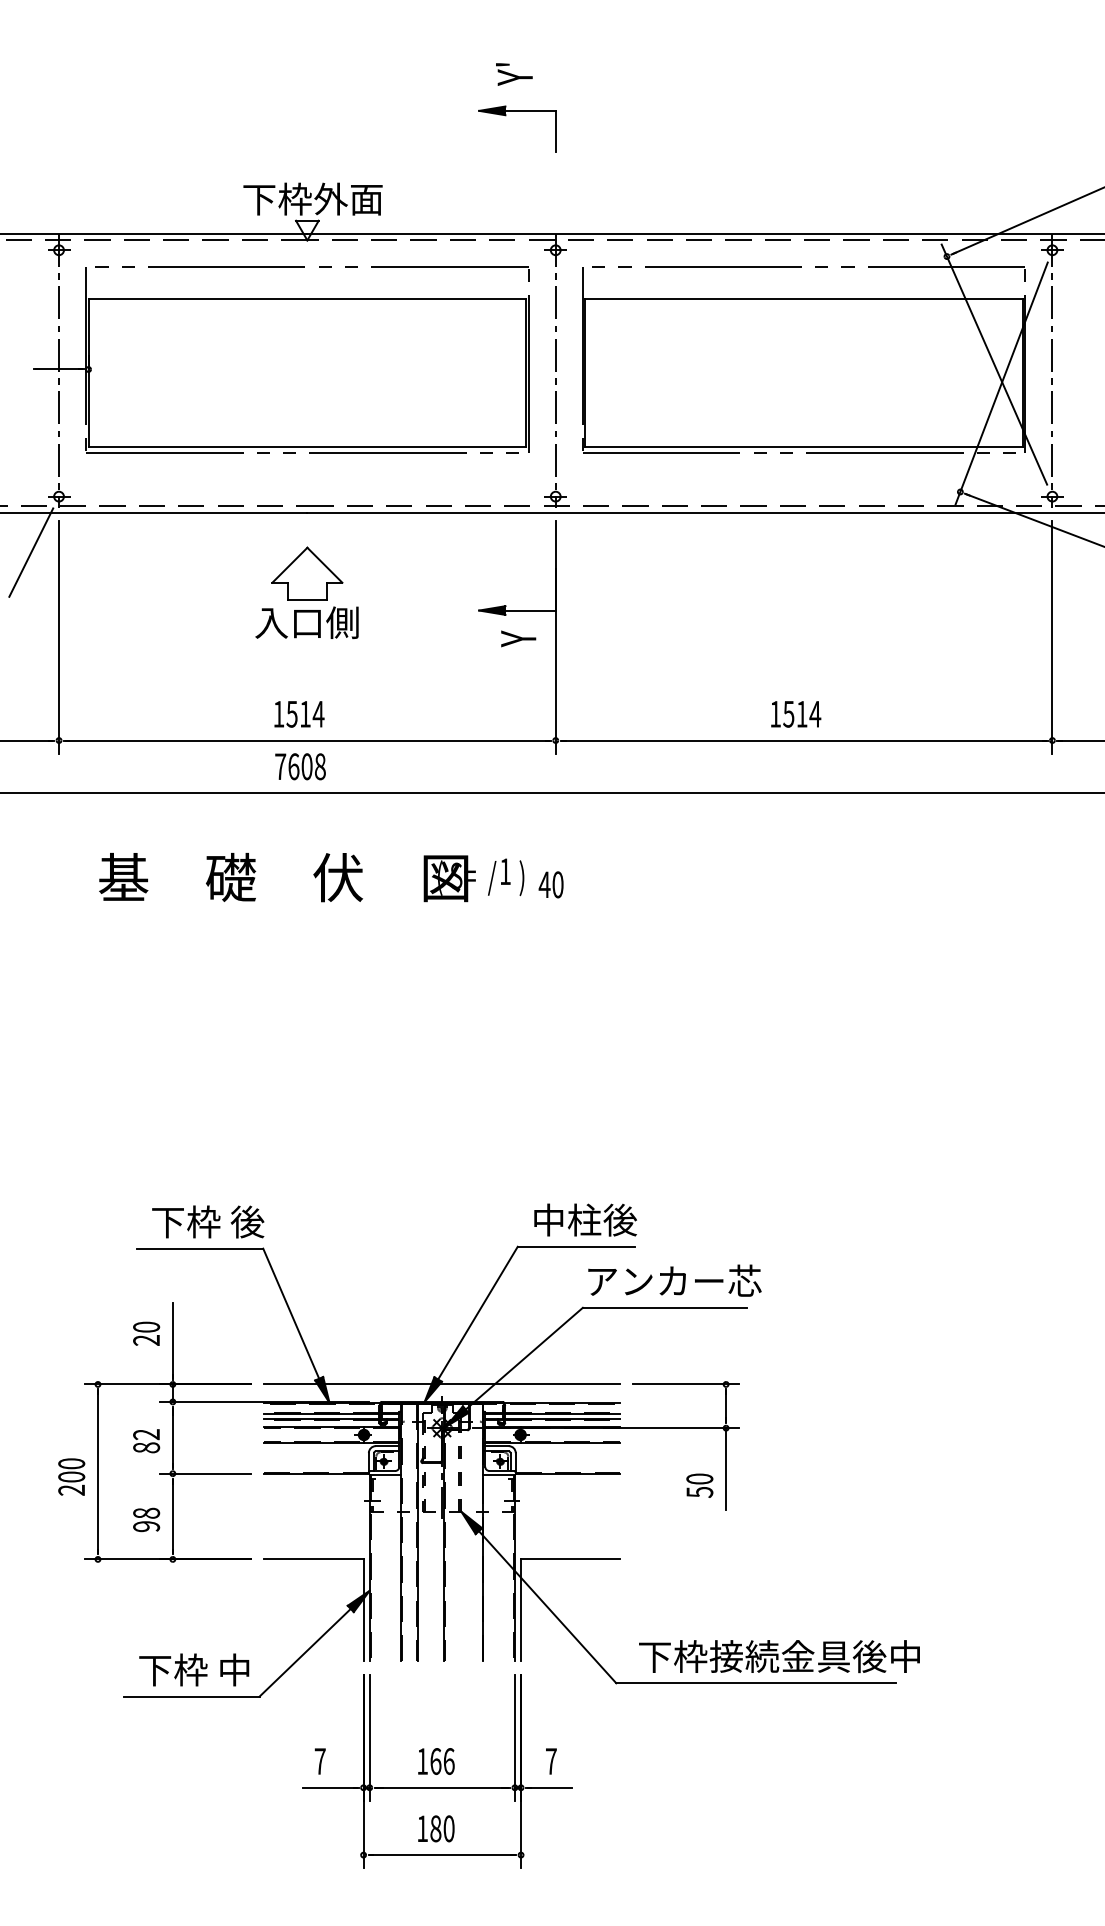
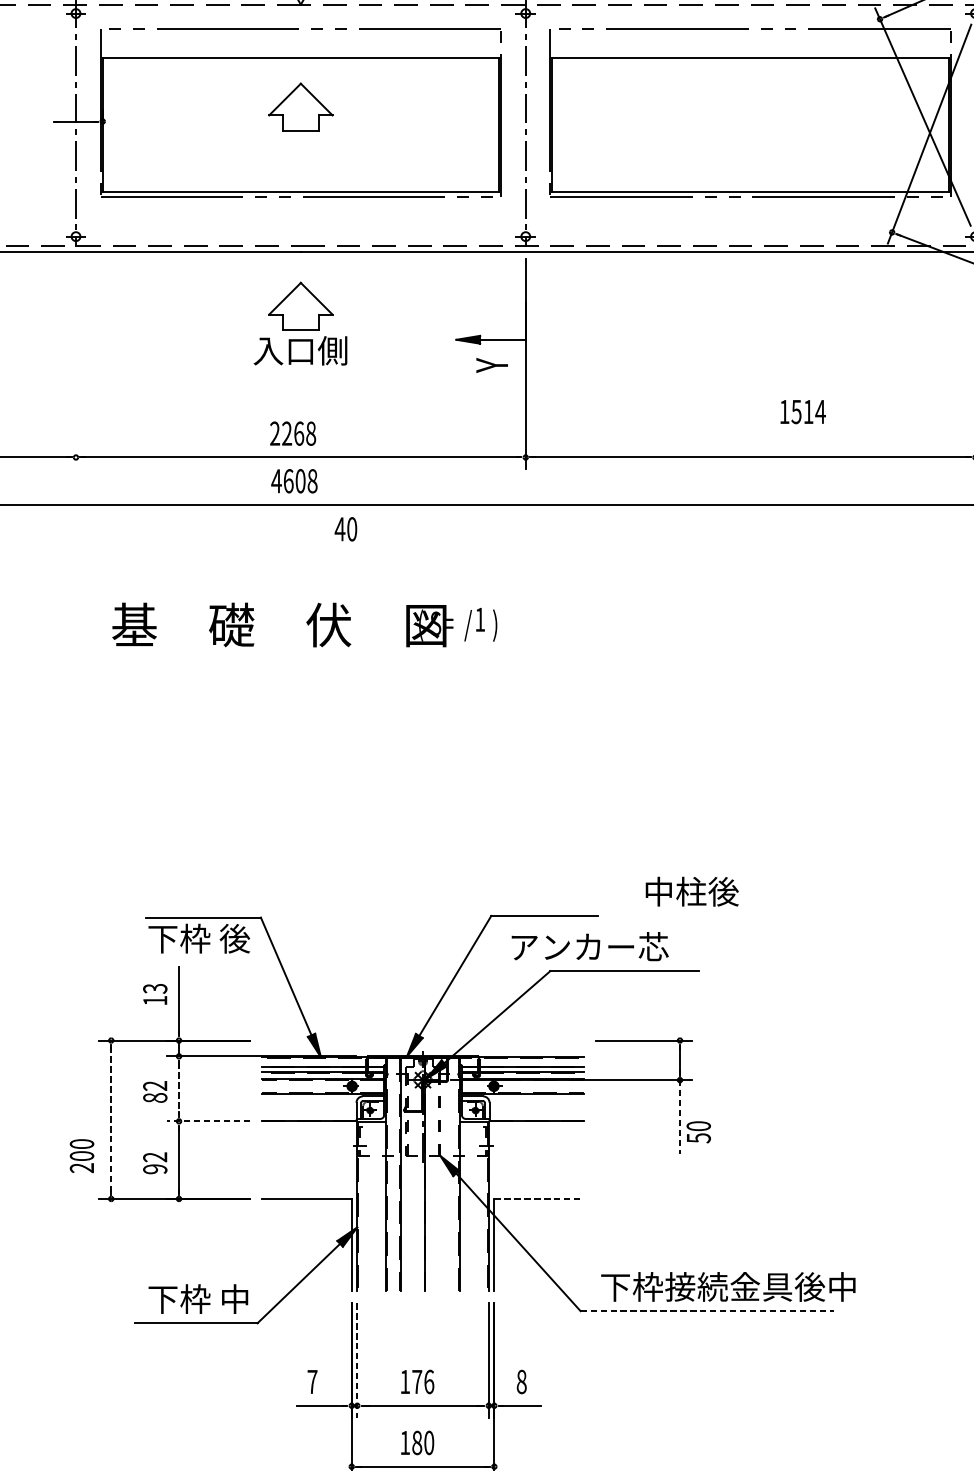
part: (307, 353) -> (300, 107), added
line: (31, 552) -> (51, 287), removed
line: (59, 637) -> (76, 364), removed
text: (298, 713) -> (292, 433), 1514 -> 2268
text: (796, 714) -> (803, 412), moved
text: (280, 766) -> (276, 481), 7608 -> 4608
text: (311, 877) -> (304, 624), moved
text: (550, 884) -> (345, 528), moved
text: (585, 1219) -> (692, 891), moved
text: (208, 1221) -> (199, 938), moved
text: (674, 1280) -> (589, 946), moved
text: (146, 1333) -> (155, 994), 20 -> 13
line: (442, 1384) -> (423, 1040), removed
line: (172, 1438) -> (178, 1089), solid -> dashed
line: (726, 1468) -> (680, 1116), solid -> dashed
line: (97, 1471) -> (110, 1119), solid -> dashed
line: (205, 1473) -> (208, 1121), solid -> dashed
text: (71, 1476) -> (81, 1155), moved
text: (699, 1485) -> (698, 1132), moved
text: (146, 1512) -> (155, 1156), 98 -> 92
line: (570, 1559) -> (539, 1199), solid -> dashed
line: (756, 1683) -> (707, 1311), solid -> dashed
line: (369, 1738) -> (357, 1361), solid -> dashed
text: (435, 1761) -> (416, 1381), 166 -> 176
text: (550, 1761) -> (521, 1381), 7 -> 8

